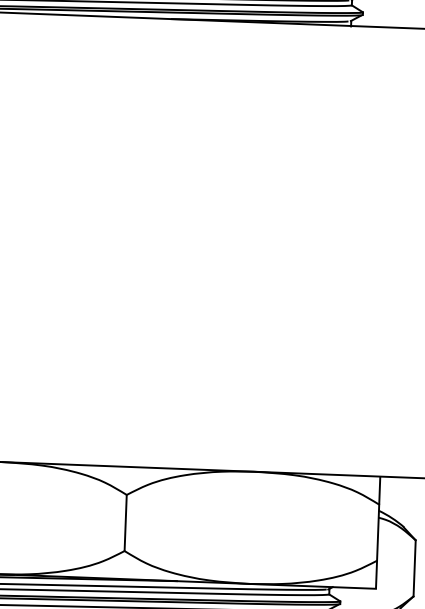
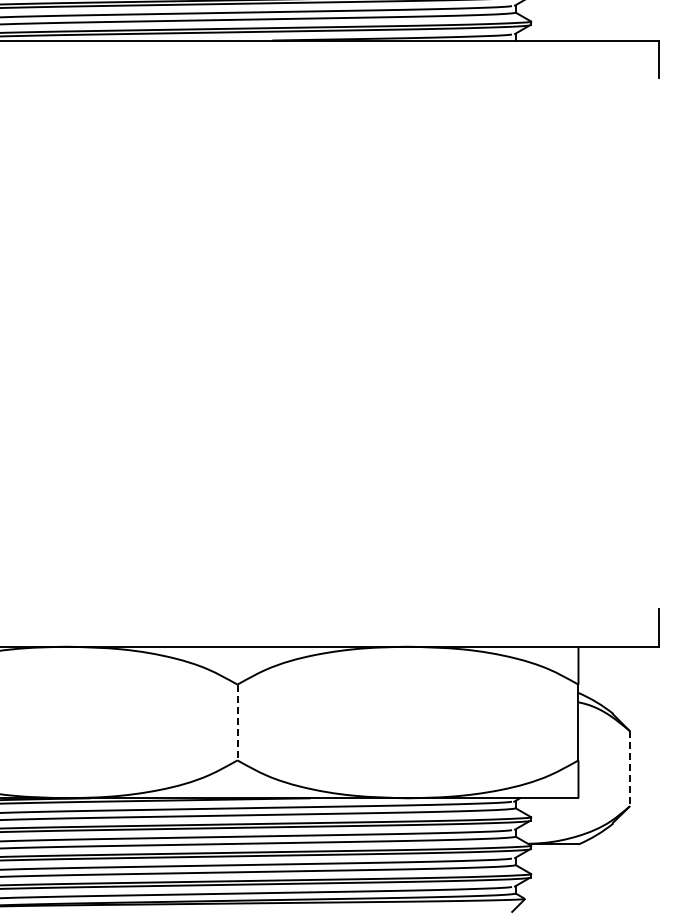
line: (125, 522) -> (237, 722), solid -> dashed
line: (414, 568) -> (629, 768), solid -> dashed

